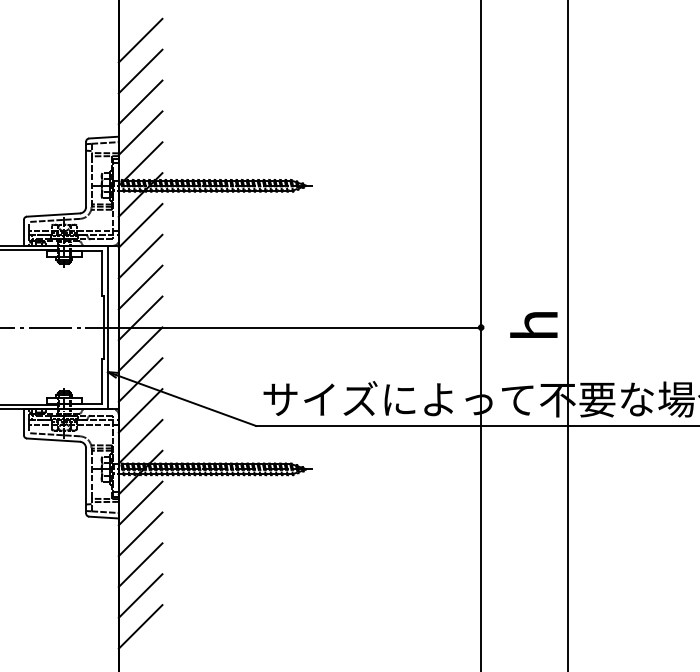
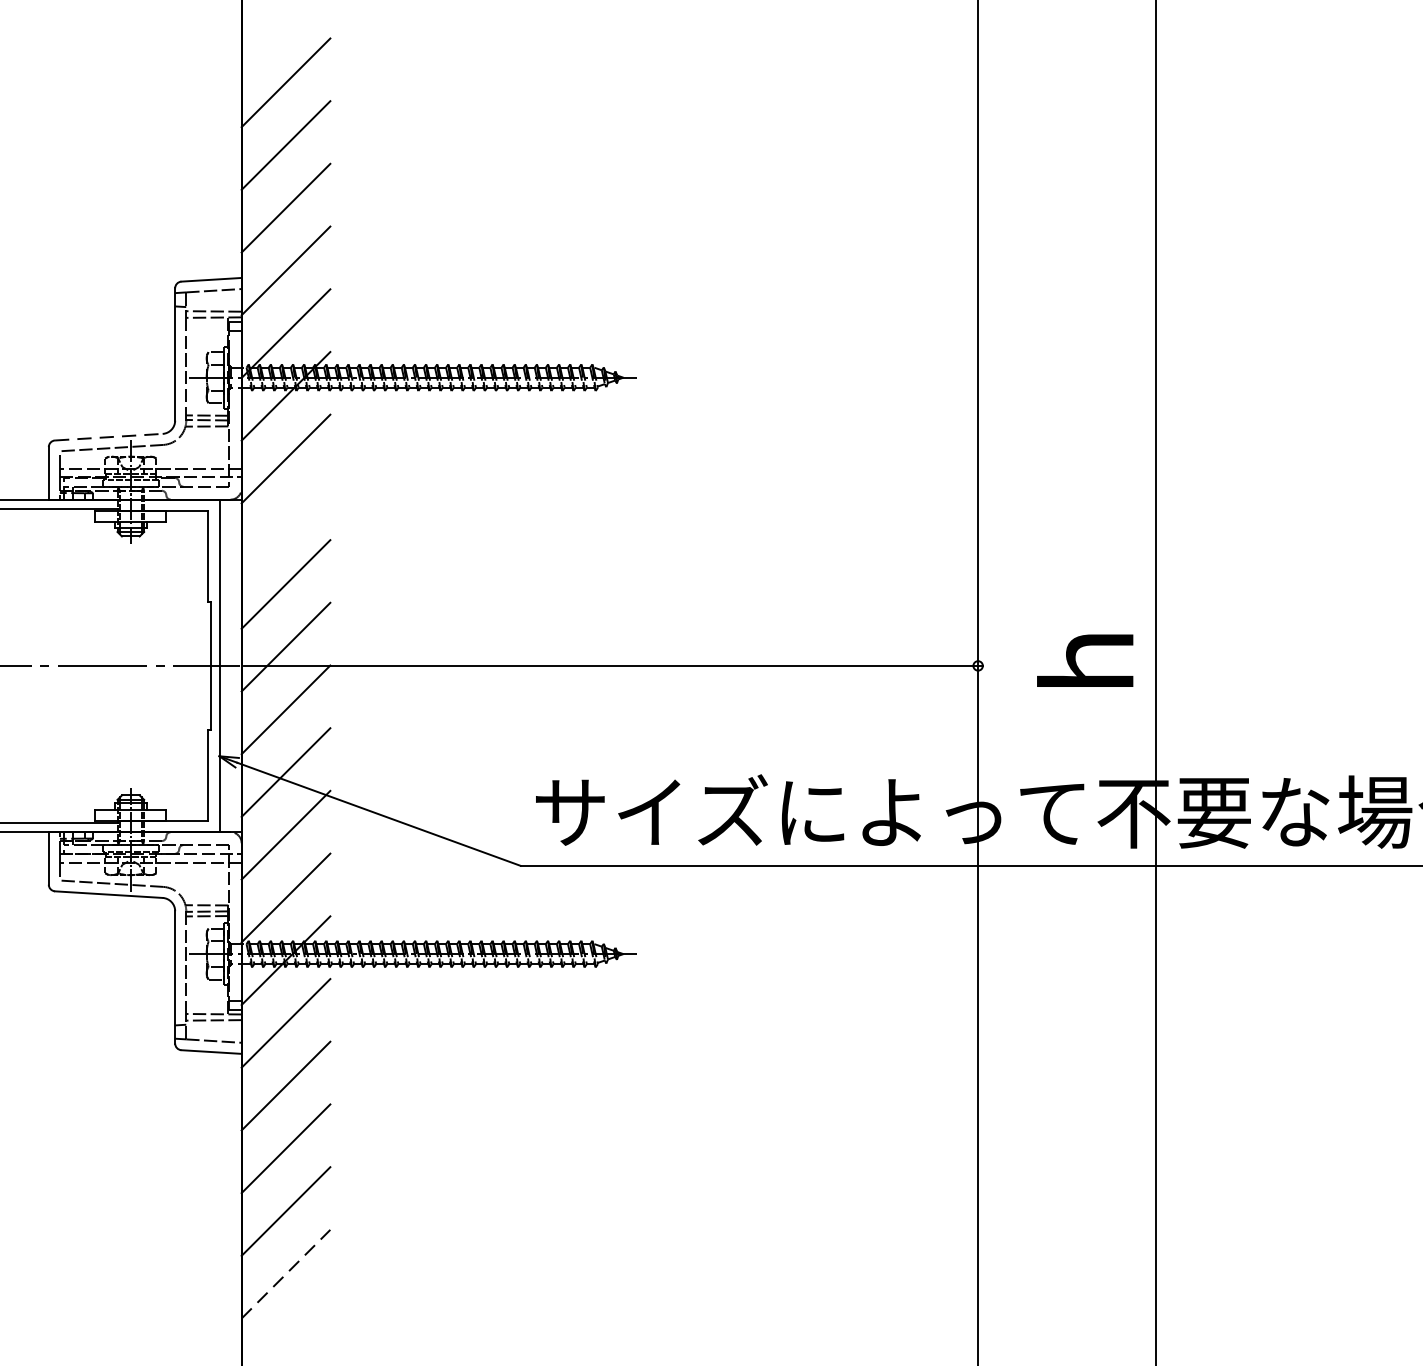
line: (53, 215) -> (108, 438), solid -> dashed
line: (140, 256) -> (285, 521), removed
line: (140, 626) -> (285, 1273), solid -> dashed

